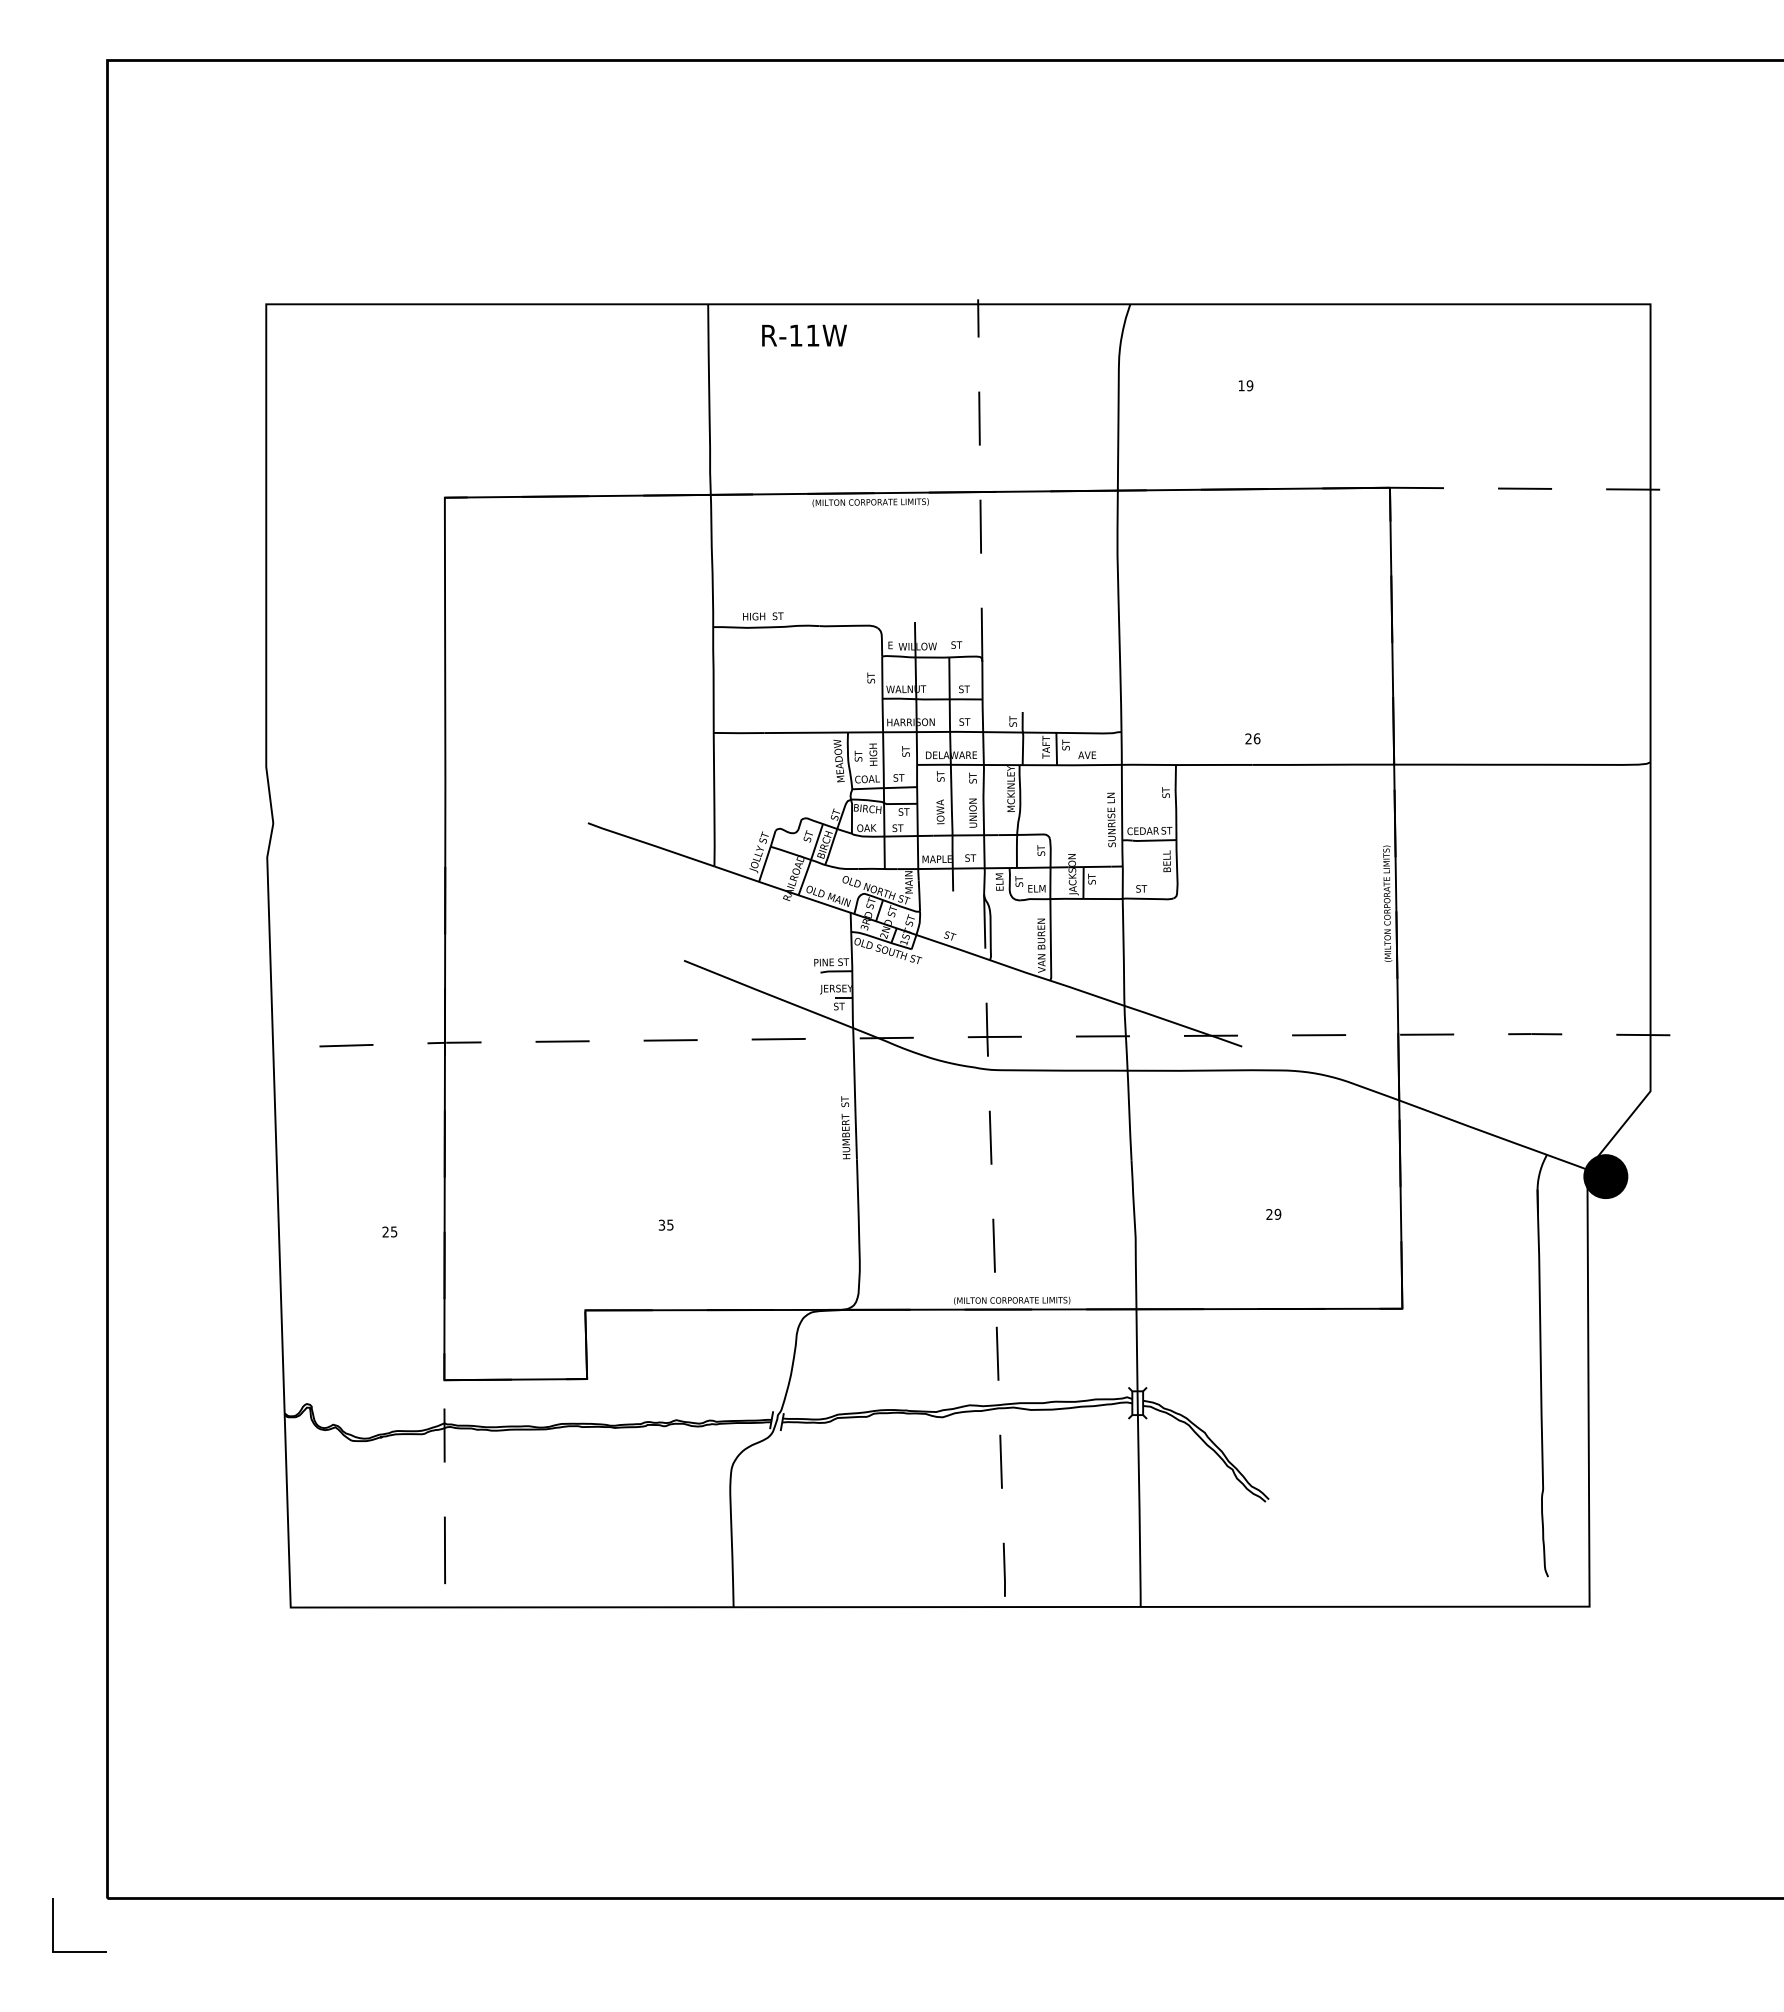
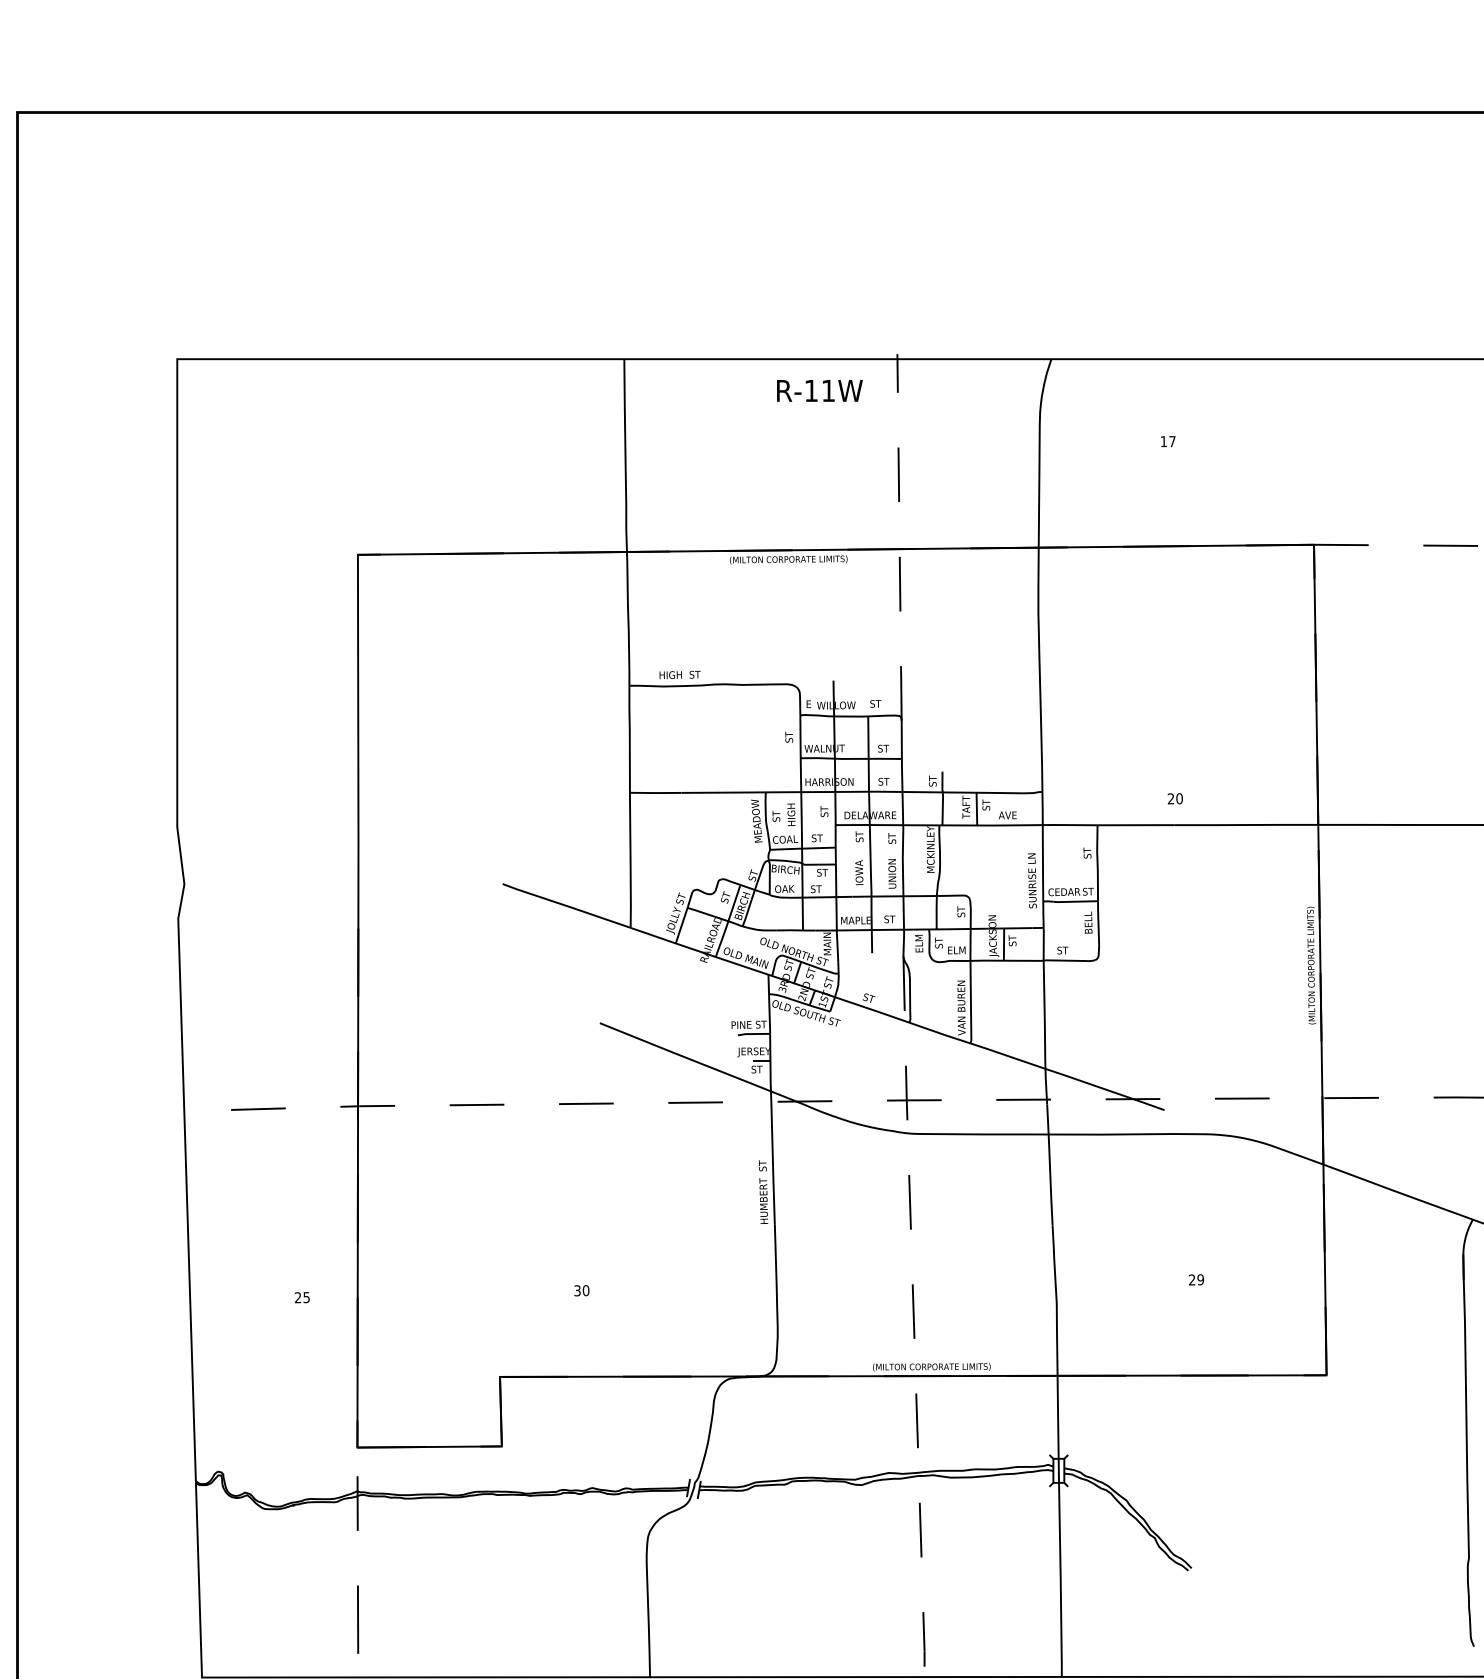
text: (804, 335) -> (819, 390), moved
text: (1249, 385) -> (1171, 441), 19 -> 17
text: (1257, 738) -> (1180, 798), 26 -> 20
text: (670, 1224) -> (586, 1290), 35 -> 30

